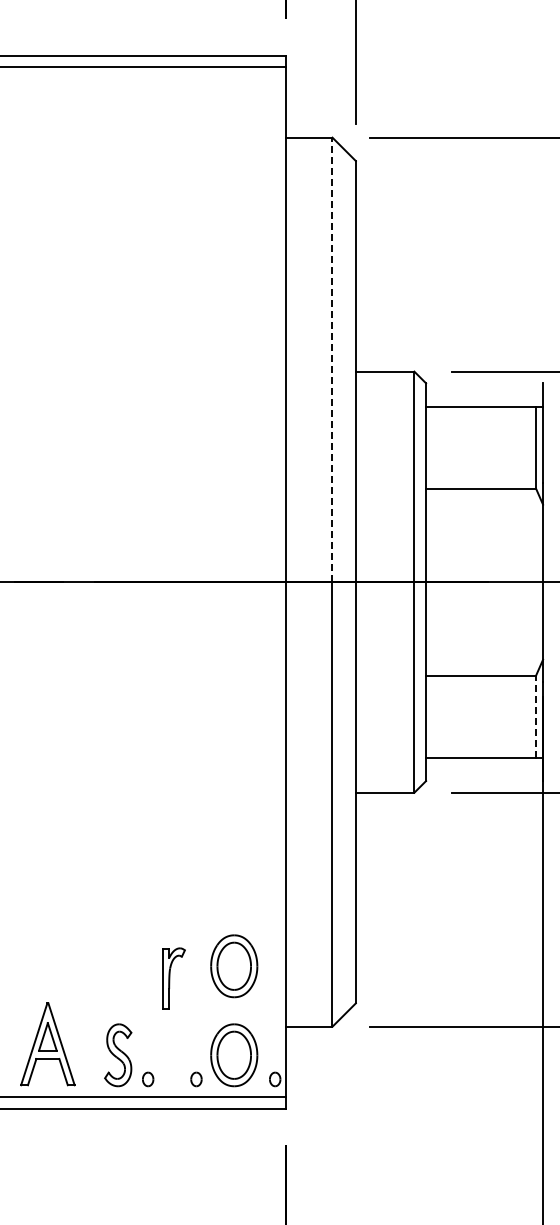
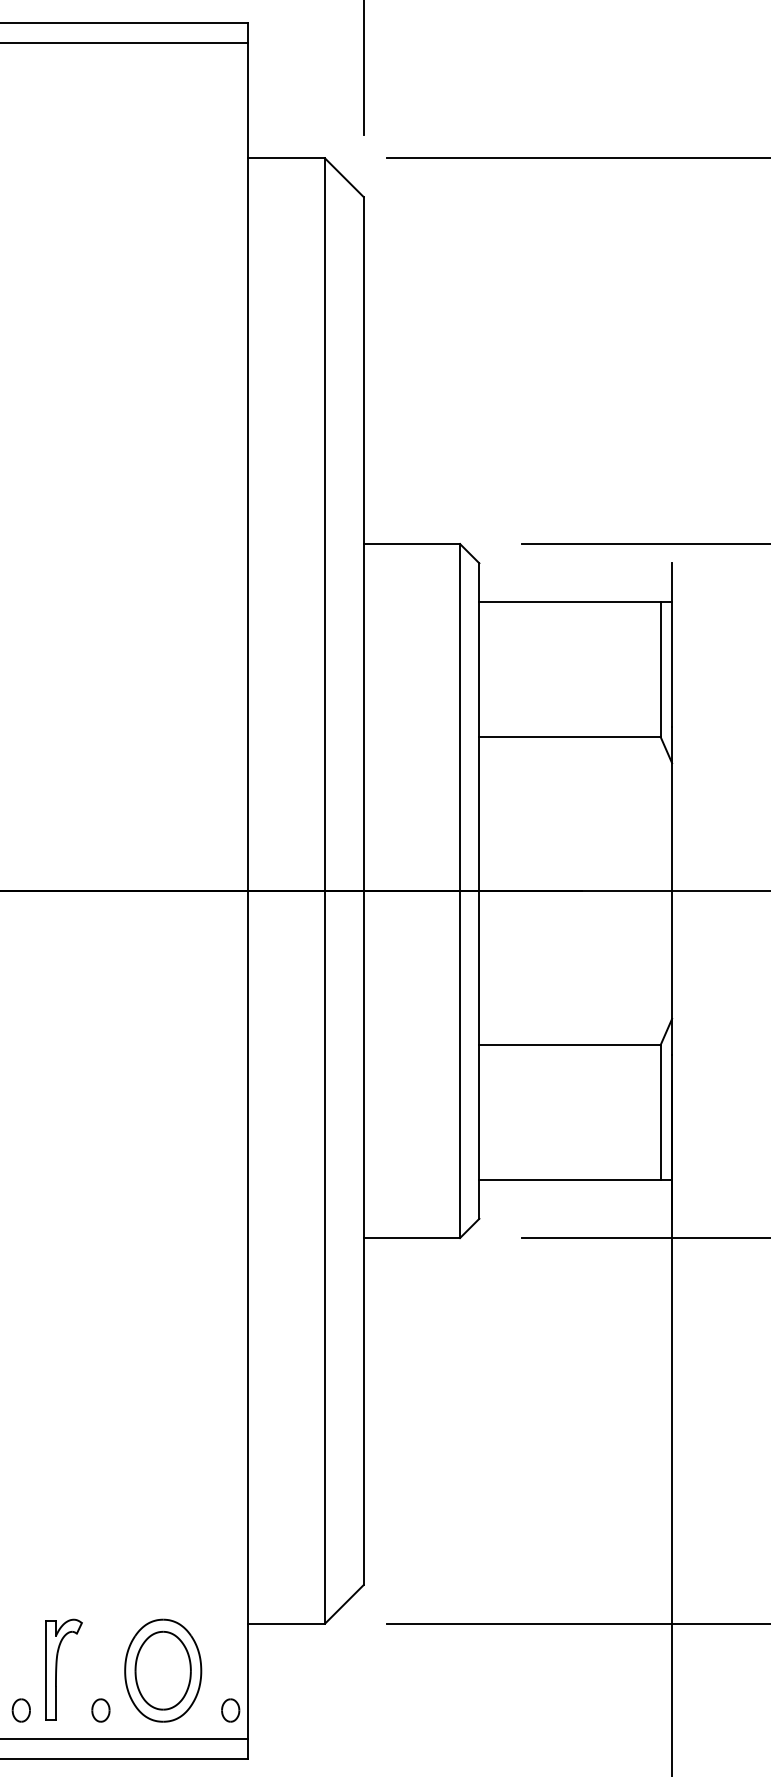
line: (332, 359) -> (325, 524), dashed -> solid
line: (536, 716) -> (661, 1112), dashed -> solid
part: (234, 966) -> (163, 1524), removed
part: (173, 978) -> (63, 1669), moved

